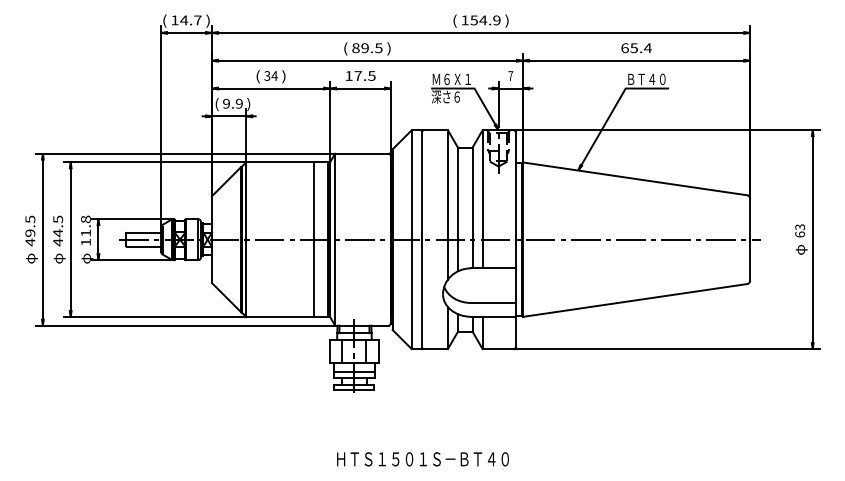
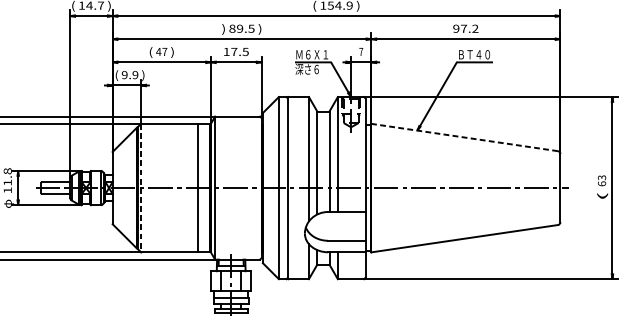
text: (345, 48) -> (223, 29), ( -> )
text: (636, 48) -> (465, 29), 65.4 -> 97.2
text: (270, 75) -> (161, 51), 34 -> 47
line: (634, 178) -> (464, 137), solid -> dashed
line: (246, 240) -> (141, 188), solid -> dashed
text: (800, 249) -> (602, 196), φ -> (

